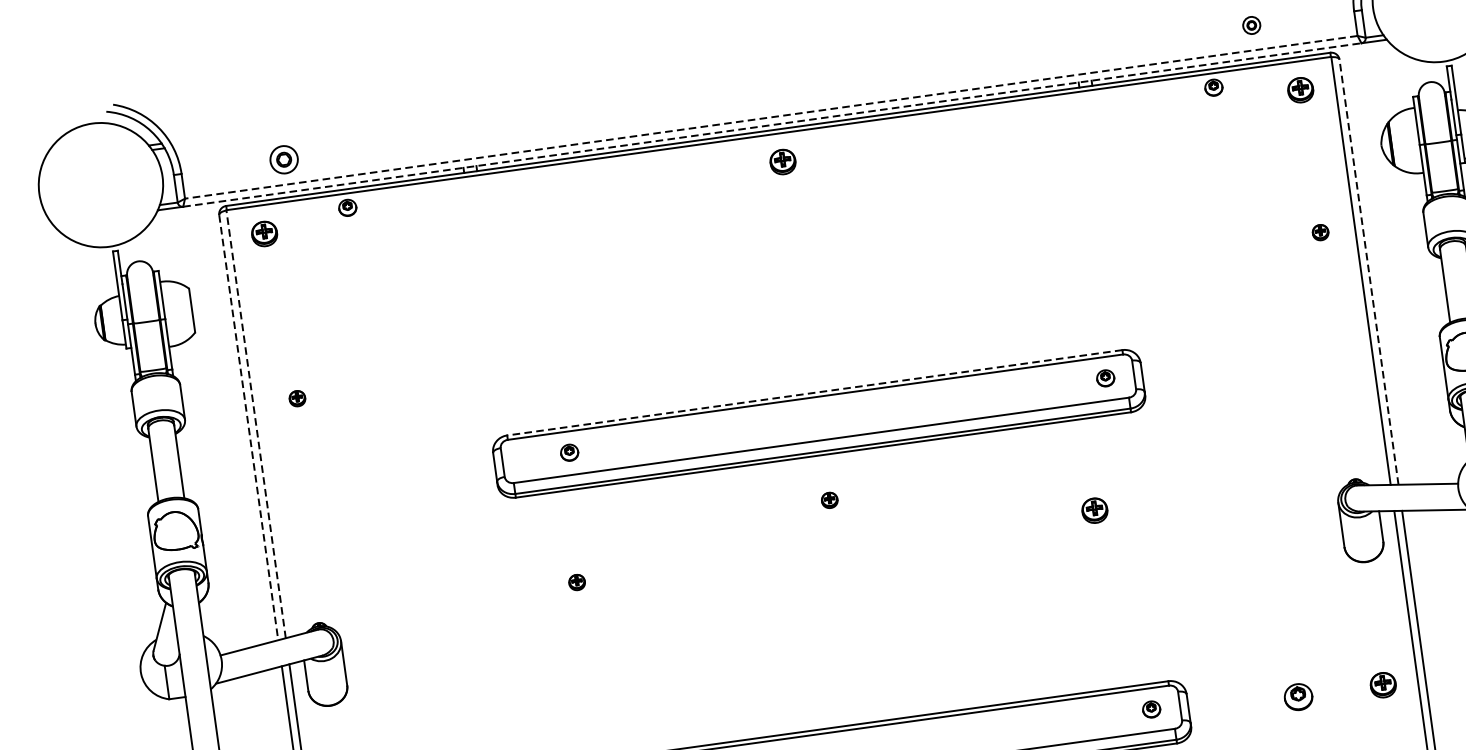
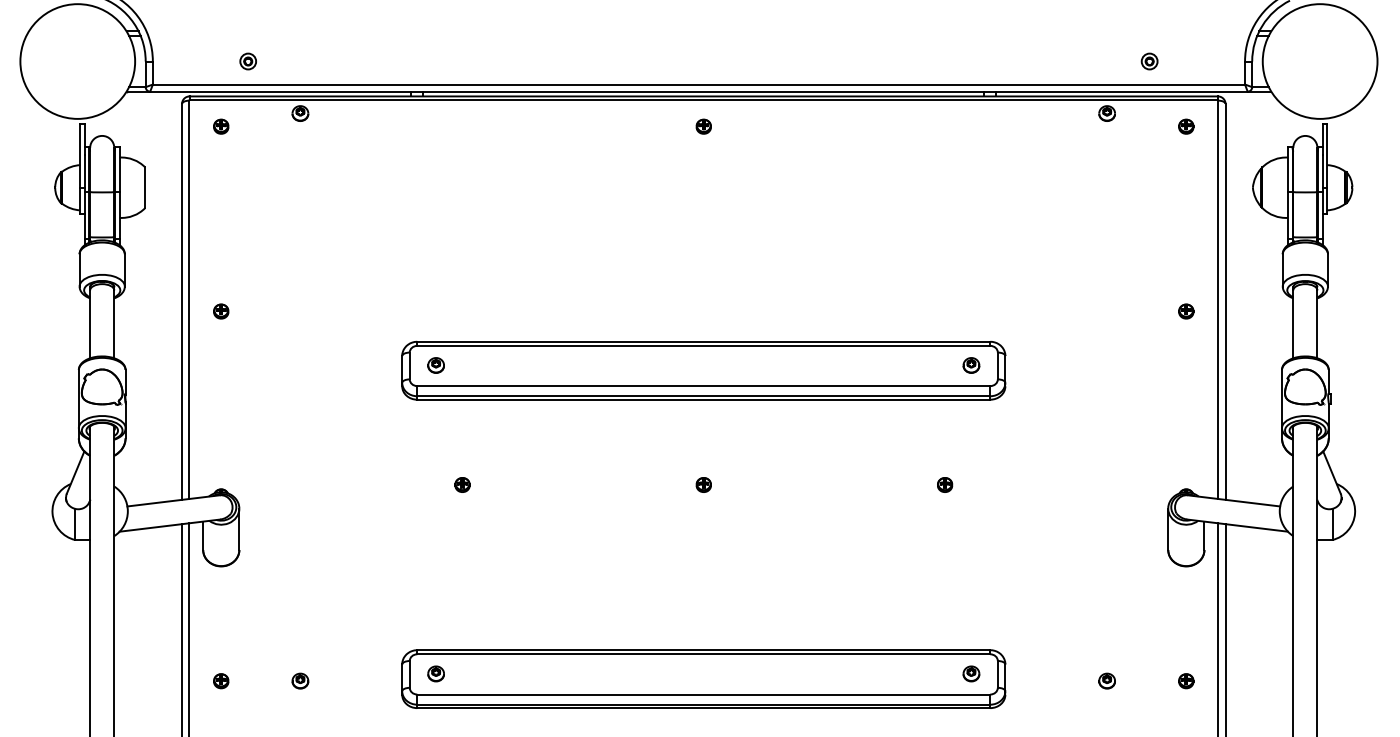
part: (1300, 89) -> (1186, 126), size x0.62
line: (770, 117) -> (698, 84), dashed -> solid
line: (771, 124) -> (698, 91), dashed -> solid
part: (283, 159) -> (247, 61), size x0.62
part: (782, 161) -> (703, 126), size x0.62
part: (1320, 232) -> (1186, 311), moved
part: (264, 233) -> (221, 126), size x0.62
line: (1368, 271) -> (1225, 301), dashed -> solid
line: (814, 392) -> (703, 341), dashed -> solid
part: (297, 398) -> (221, 311), moved
line: (256, 424) -> (189, 299), dashed -> solid
line: (249, 427) -> (182, 301), dashed -> solid
part: (568, 452) -> (435, 365), moved
part: (829, 499) -> (703, 484), moved
part: (1095, 510) -> (945, 484), size x0.62
part: (1383, 685) -> (1186, 681), size x0.62
part: (1297, 696) -> (1106, 680), size x0.62

